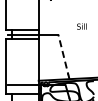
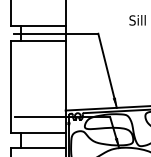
line: (63, 56) -> (106, 70), dashed -> solid

